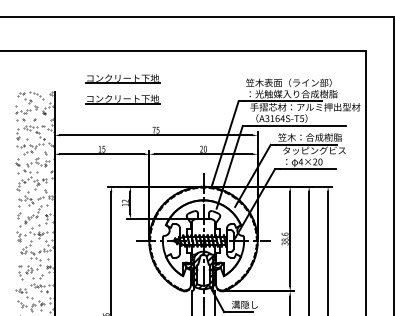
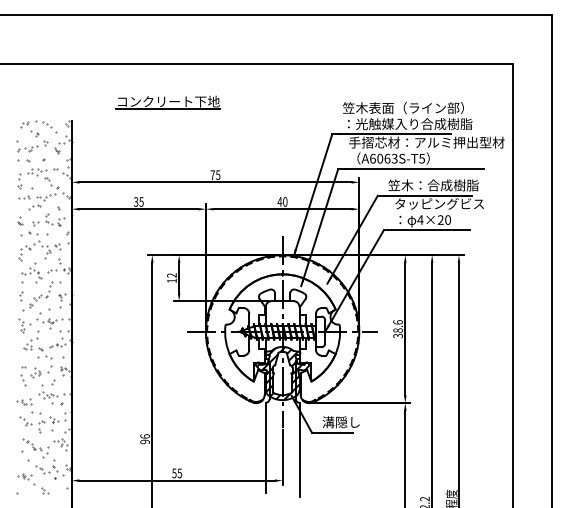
part: (122, 99) -> (167, 131), removed
text: (274, 118) -> (383, 158), A3164S-T5 -> A6063S-T5
text: (99, 148) -> (135, 201), 15 -> 35
text: (201, 148) -> (279, 201), 20 -> 40

